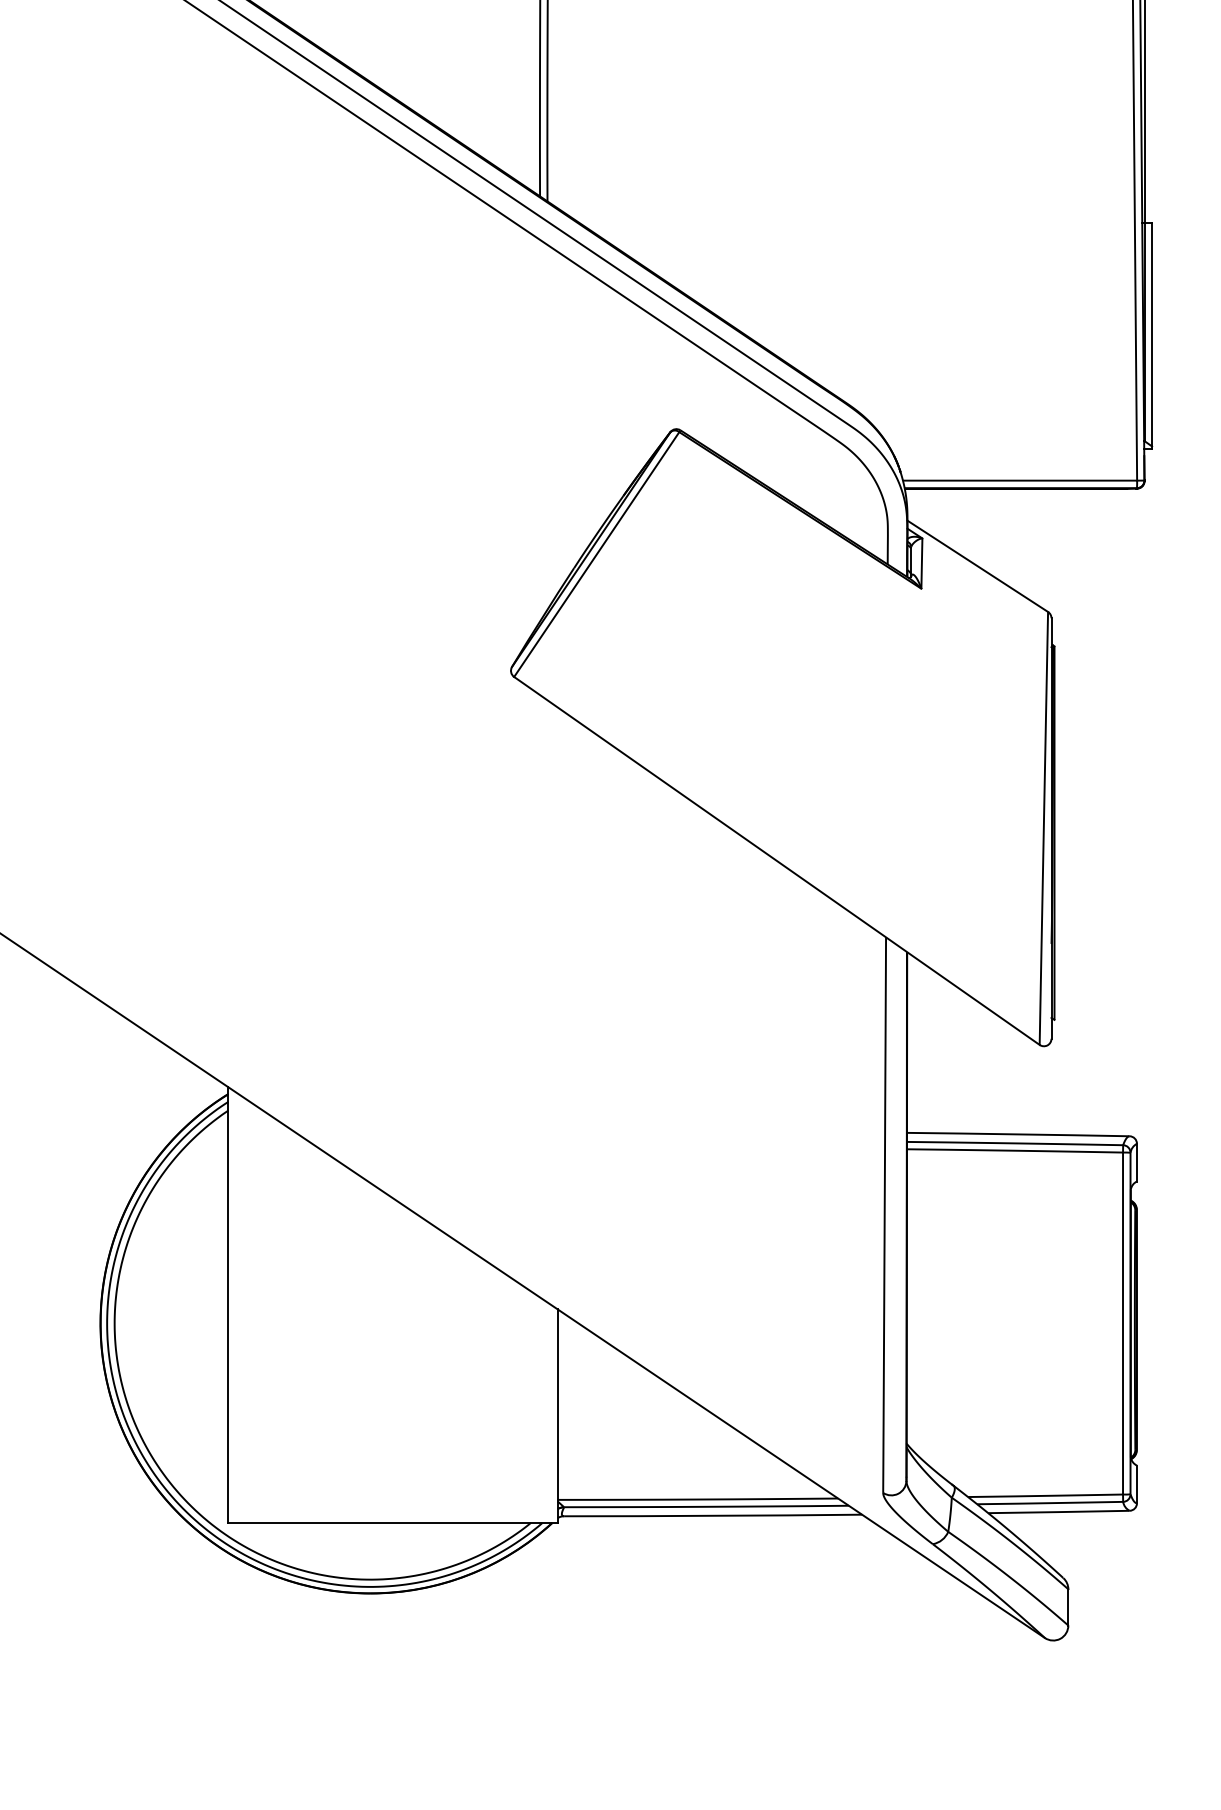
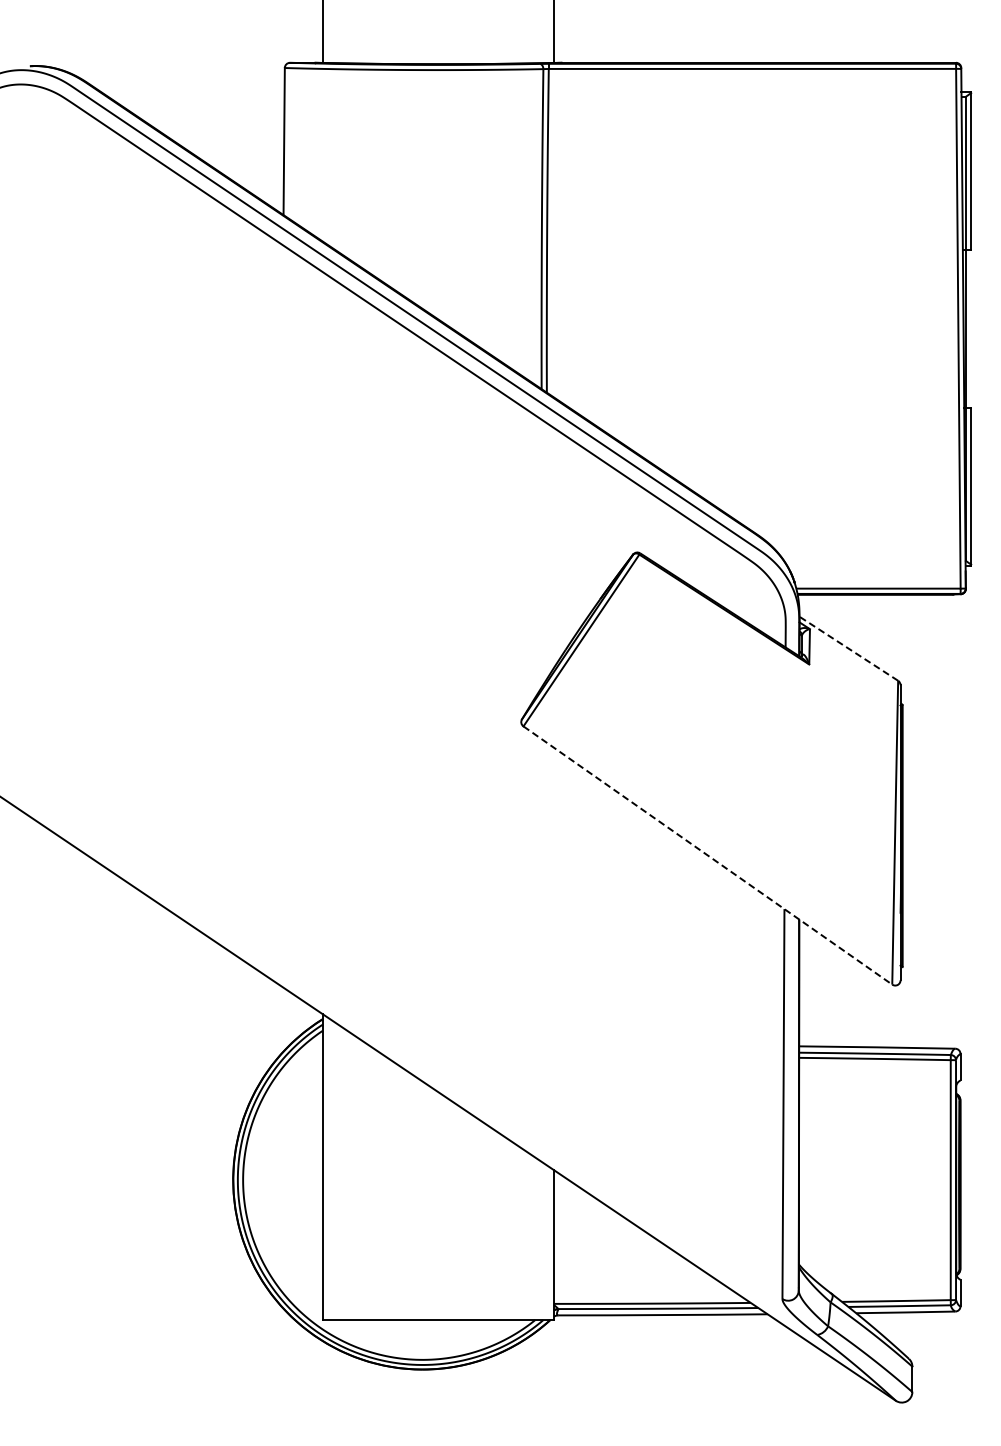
line: (977, 565) -> (848, 648), solid -> dashed
line: (777, 860) -> (708, 855), solid -> dashed

